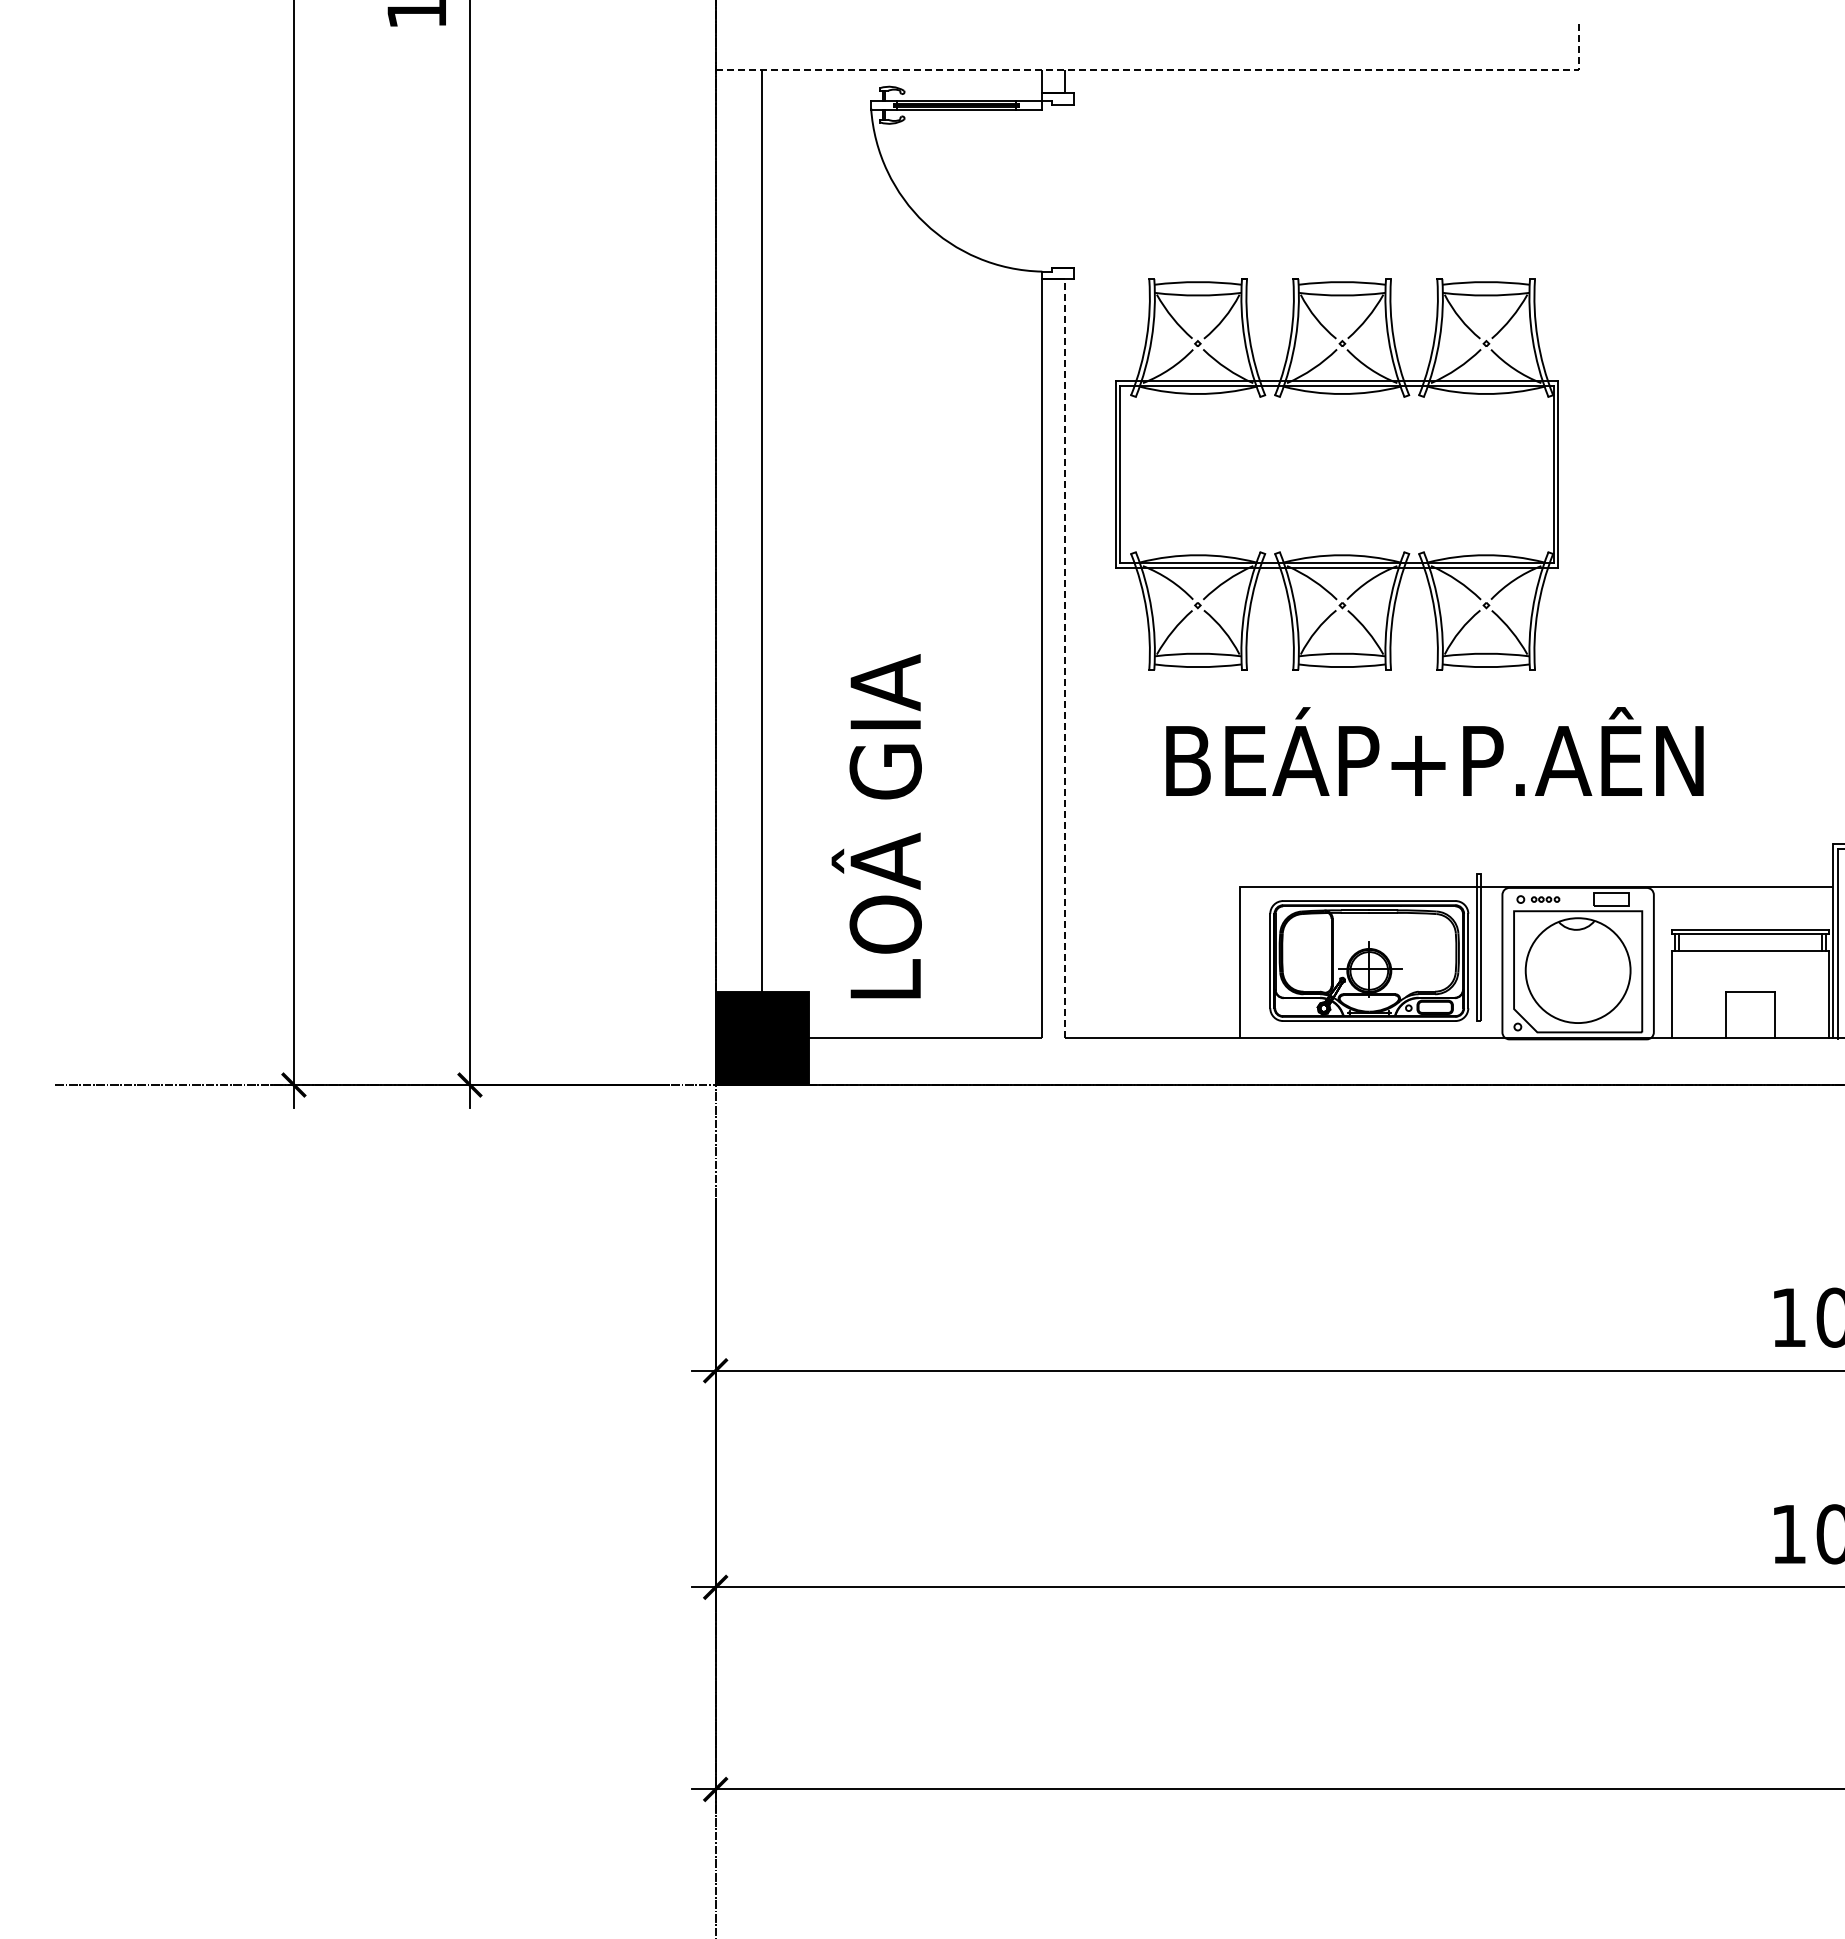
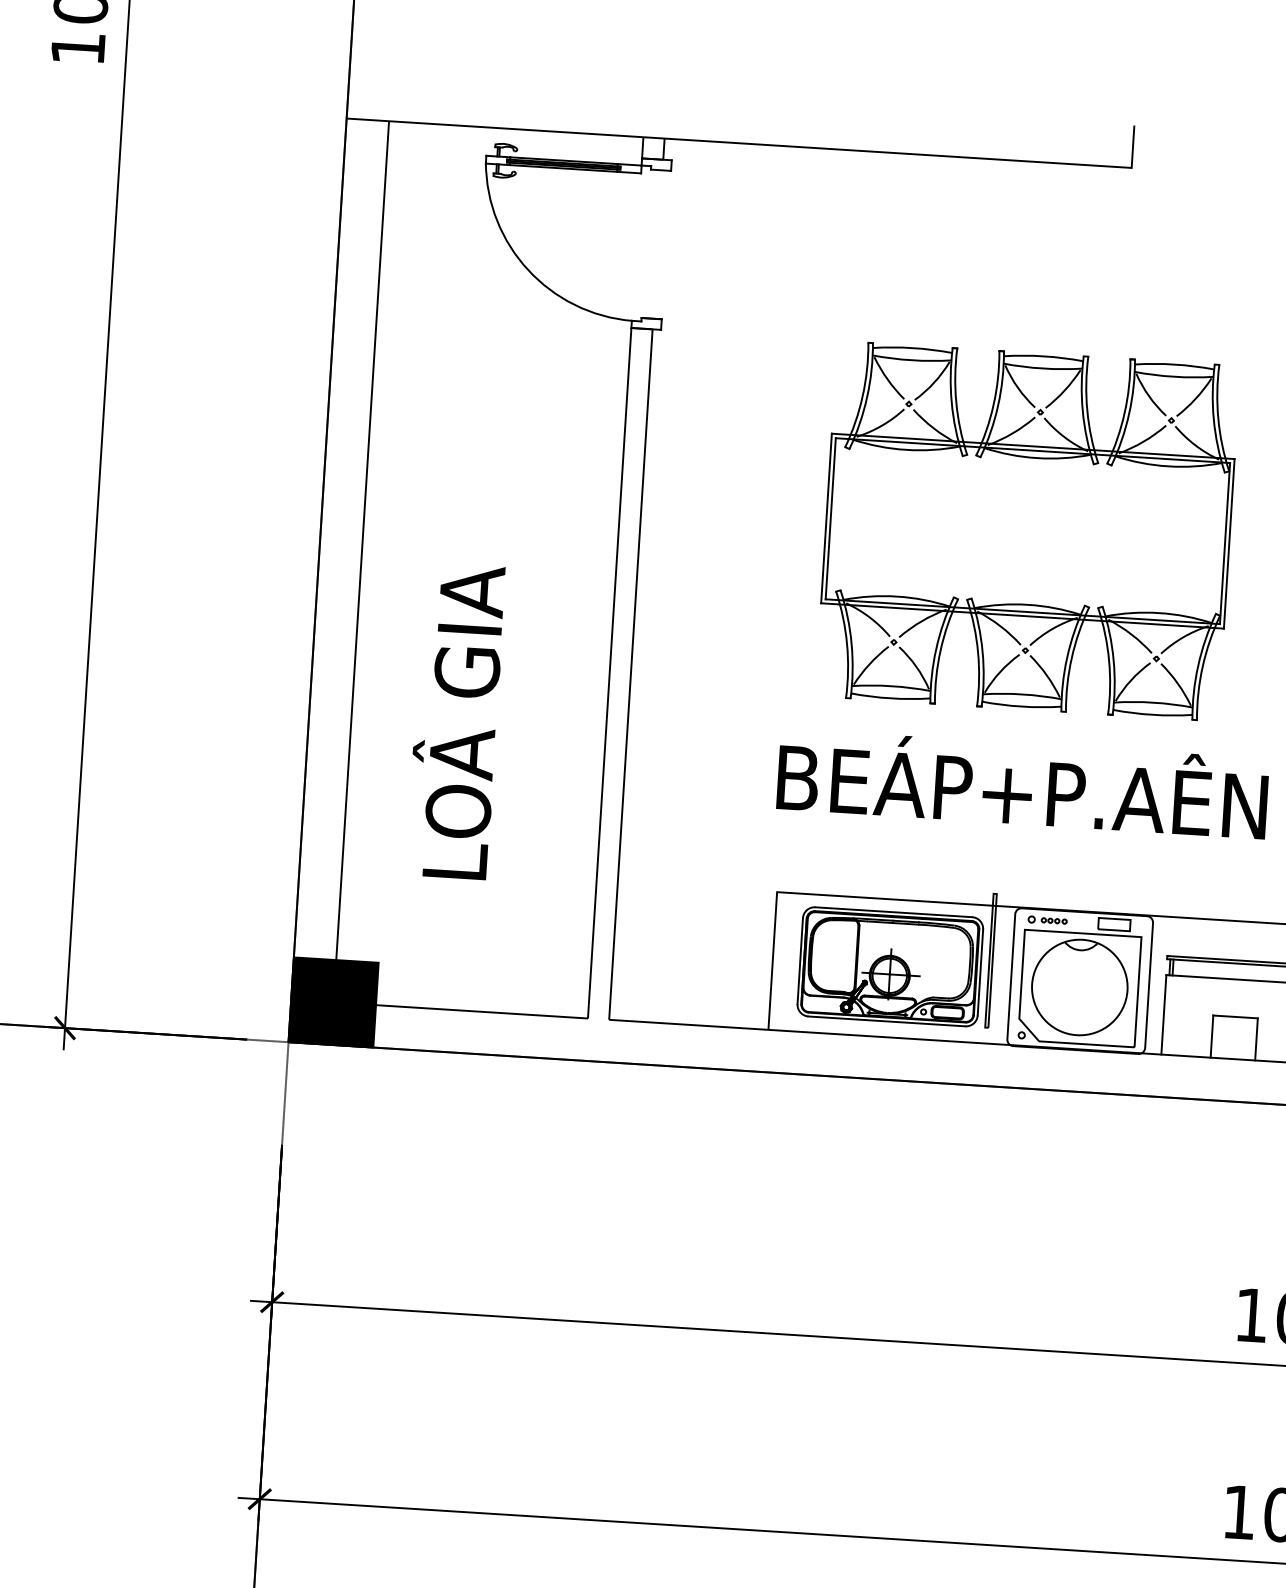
line: (1171, 69) -> (761, 144), dashed -> solid
part: (1336, 474) -> (1027, 531), moved
line: (1065, 658) -> (631, 674), dashed -> solid
text: (1434, 751) -> (1022, 783), moved
text: (876, 826) -> (455, 721), moved

